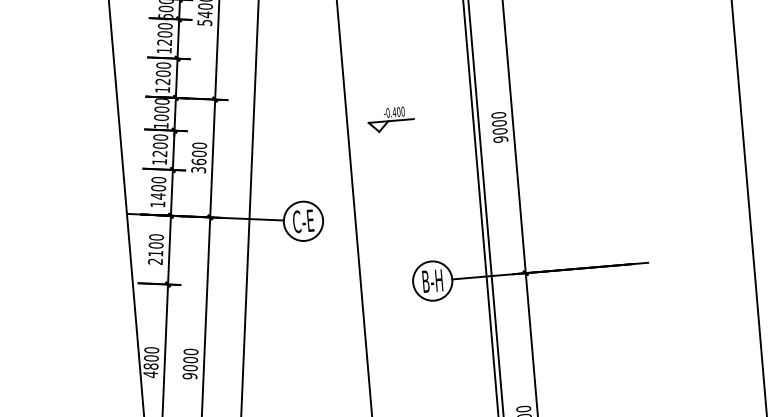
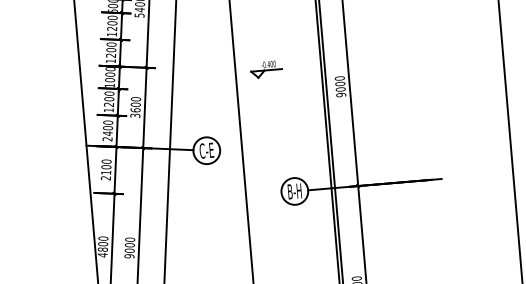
part: (391, 119) -> (266, 69), moved
text: (157, 204) -> (107, 139), 1400 -> 2400

